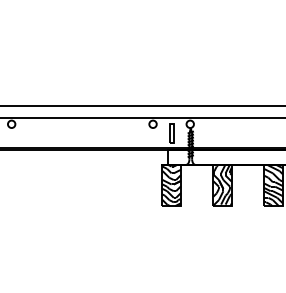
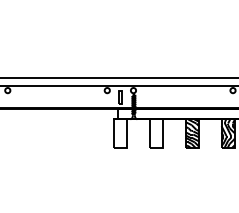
hatch: (170, 185) -> (119, 133), removed
hatch: (221, 185) -> (155, 133), removed

